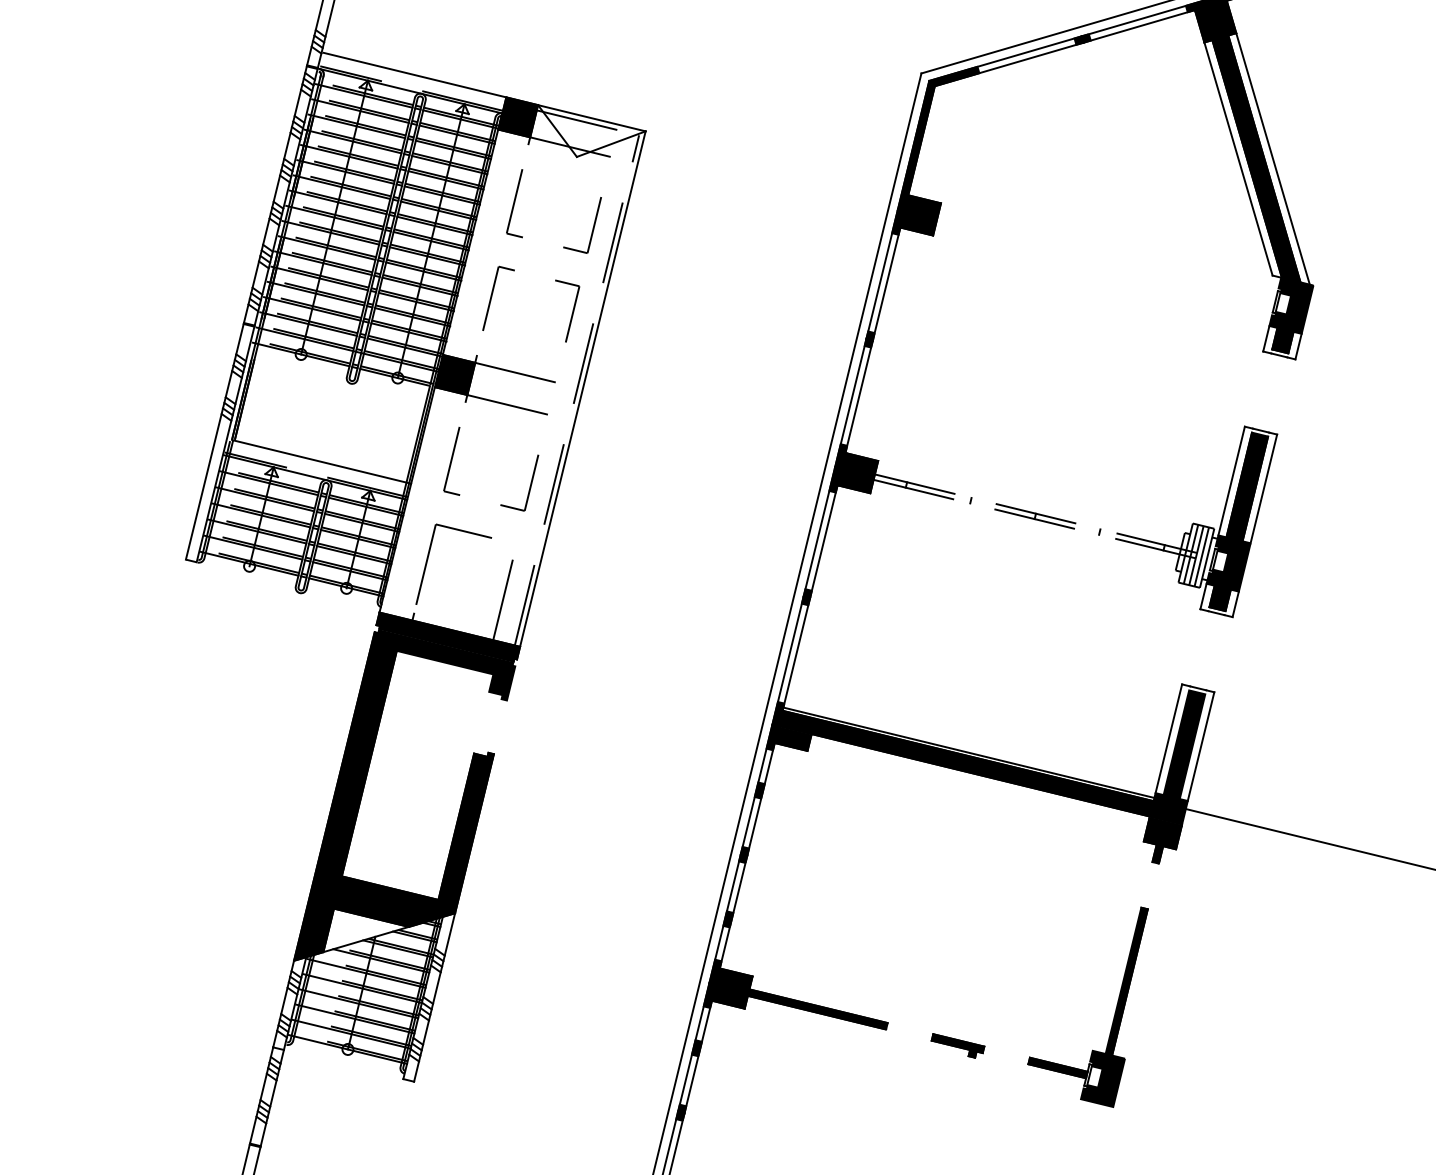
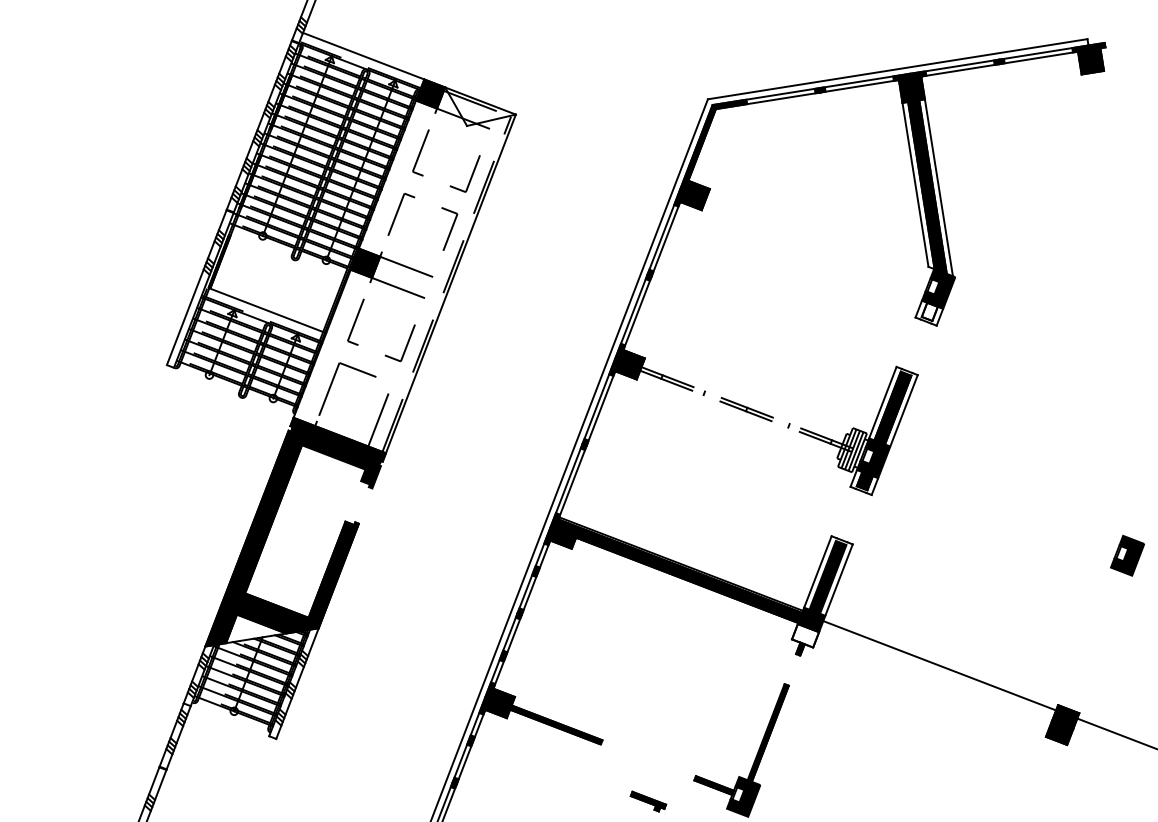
fill: (1282, 340) -> (929, 311), removed
fill: (1162, 833) -> (805, 635), removed
part: (958, 1045) -> (648, 801), moved

